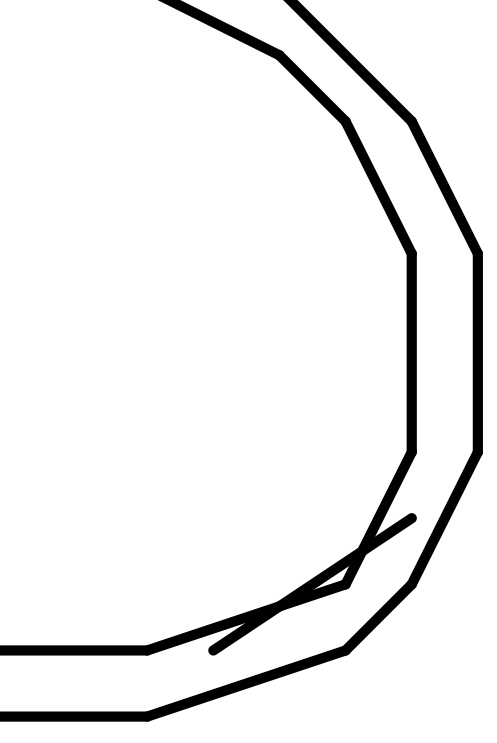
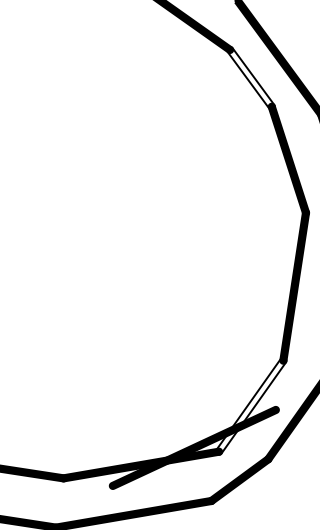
fill: (312, 88) -> (250, 78), removed
fill: (378, 517) -> (251, 405), removed

